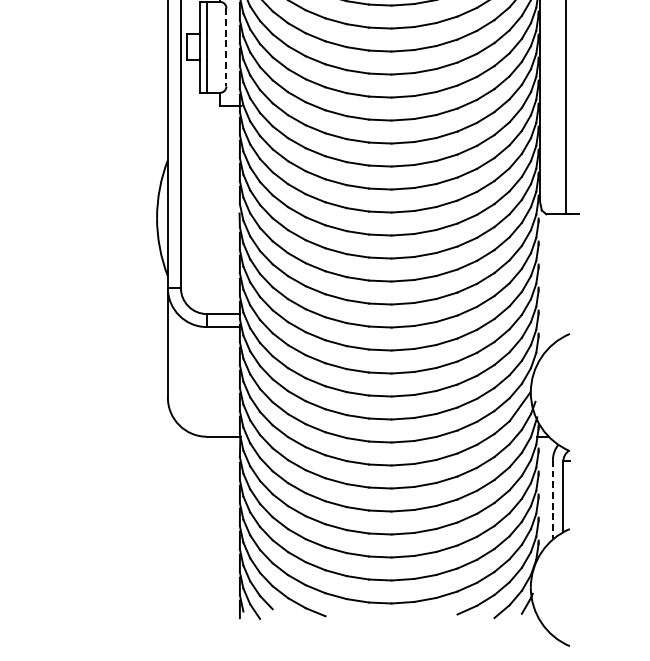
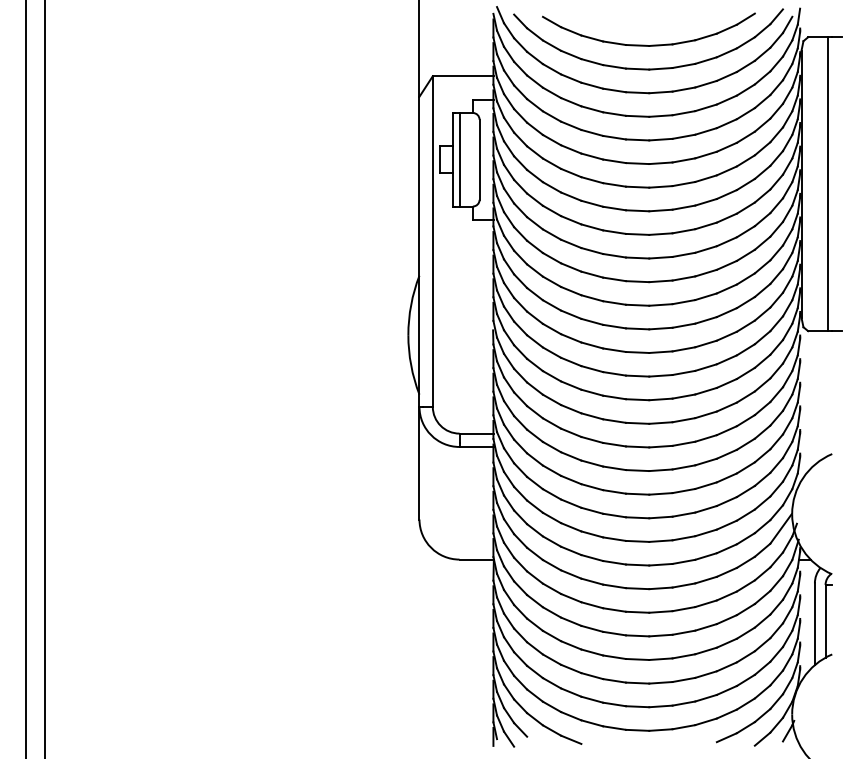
line: (226, 48) -> (479, 160), dashed -> solid
line: (552, 499) -> (814, 624), dashed -> solid

